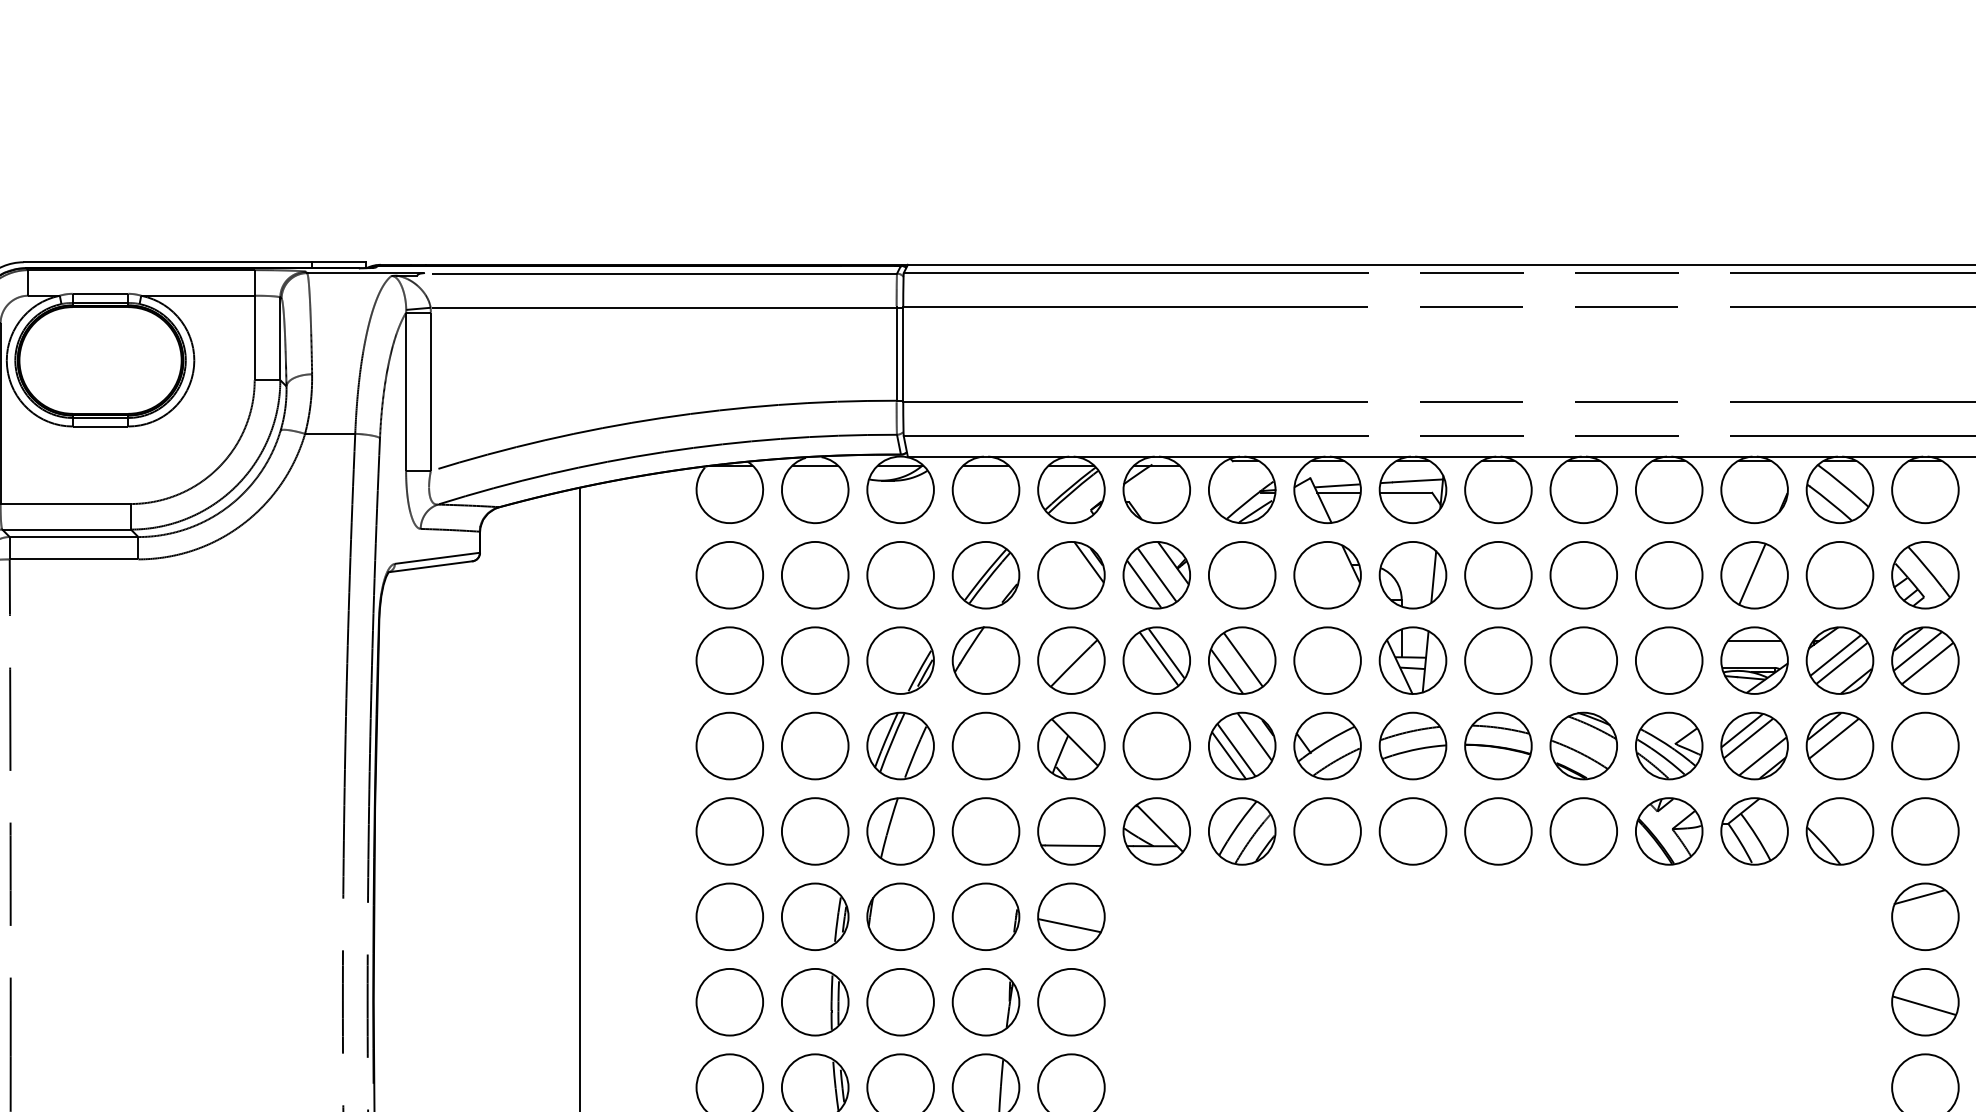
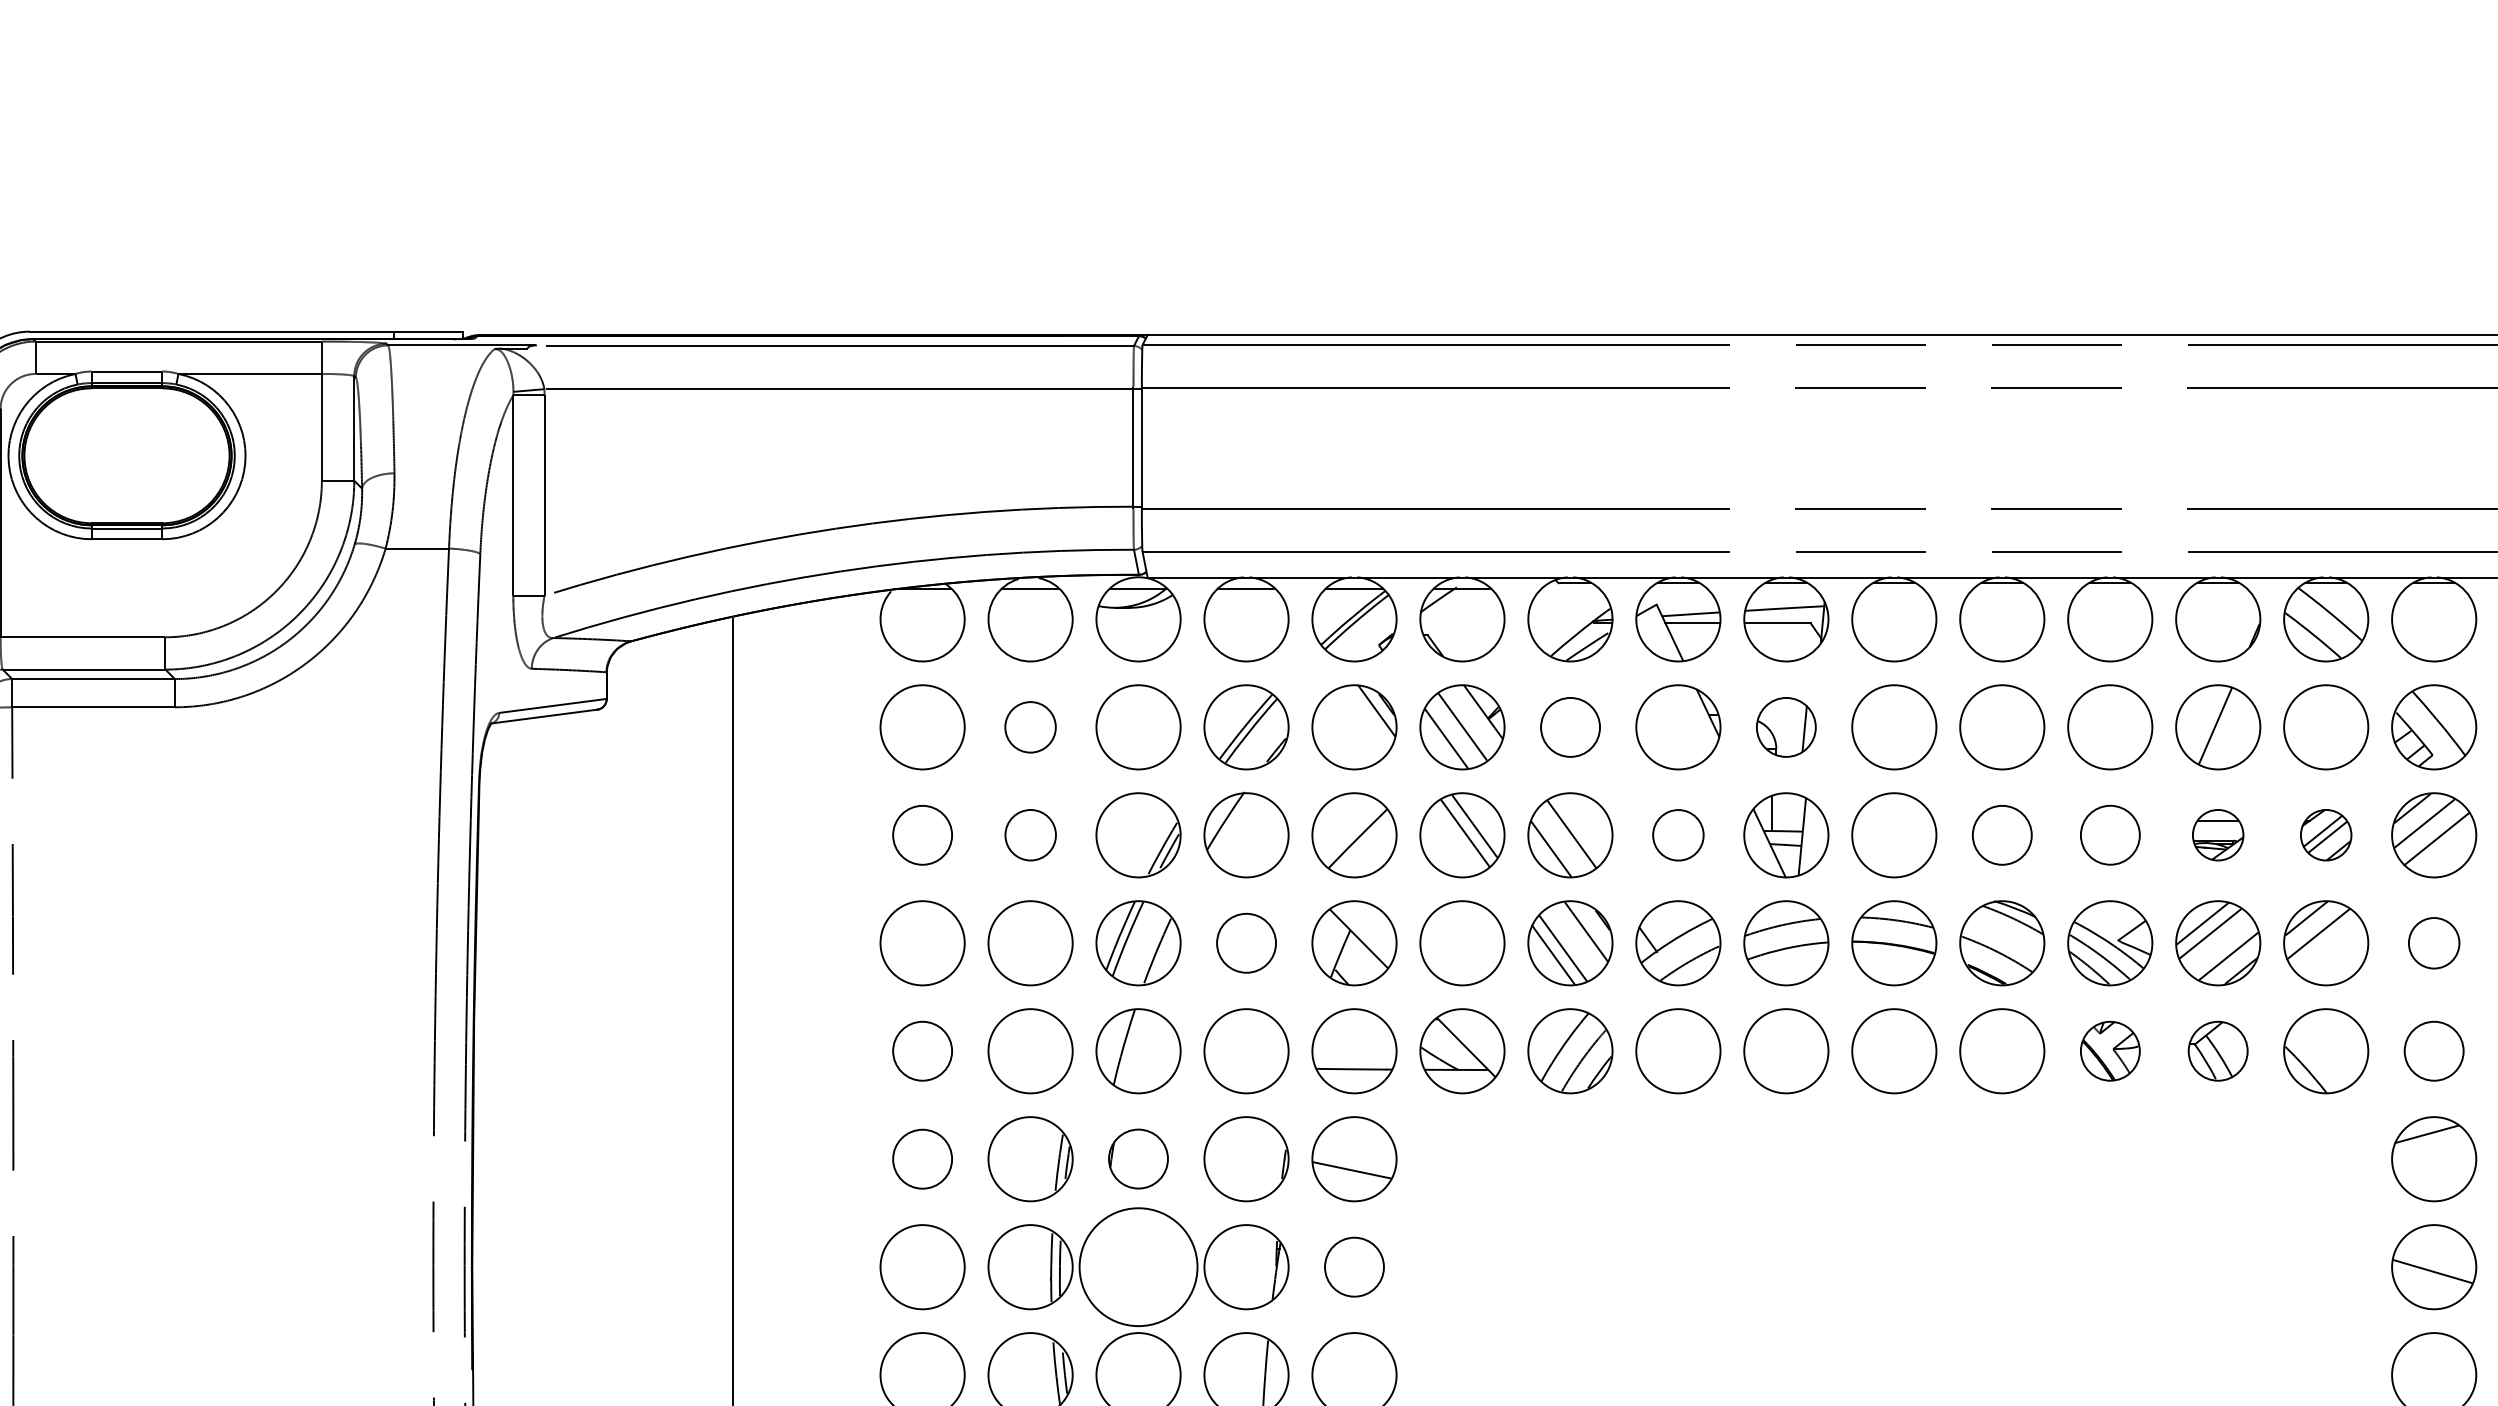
circle: (814, 574) -> (1029, 726), size x0.6
circle: (1242, 575) -> (1570, 727), size x0.7
part: (1412, 575) -> (1785, 727), size x0.7
circle: (729, 660) -> (922, 835), size x0.7
circle: (815, 660) -> (1030, 835), size x0.6
circle: (1327, 660) -> (1678, 835), size x0.6
circle: (1583, 660) -> (2001, 835), size x0.7
circle: (1669, 660) -> (2110, 835), size x0.7
part: (1754, 660) -> (2218, 835), size x0.6
part: (1839, 660) -> (2325, 835), size x0.6
circle: (985, 745) -> (1245, 942), size x0.7
circle: (1925, 745) -> (2434, 942), size x0.6
circle: (729, 831) -> (922, 1051), size x0.7
part: (1669, 831) -> (2110, 1051), size x0.7
part: (1754, 831) -> (2218, 1051), size x0.7
circle: (1925, 831) -> (2434, 1051), size x0.7
circle: (729, 916) -> (922, 1158), size x0.7
part: (900, 916) -> (1138, 1158), size x0.7
circle: (900, 1001) -> (1138, 1266), size x1.4
circle: (1071, 1001) -> (1354, 1266), size x0.7

